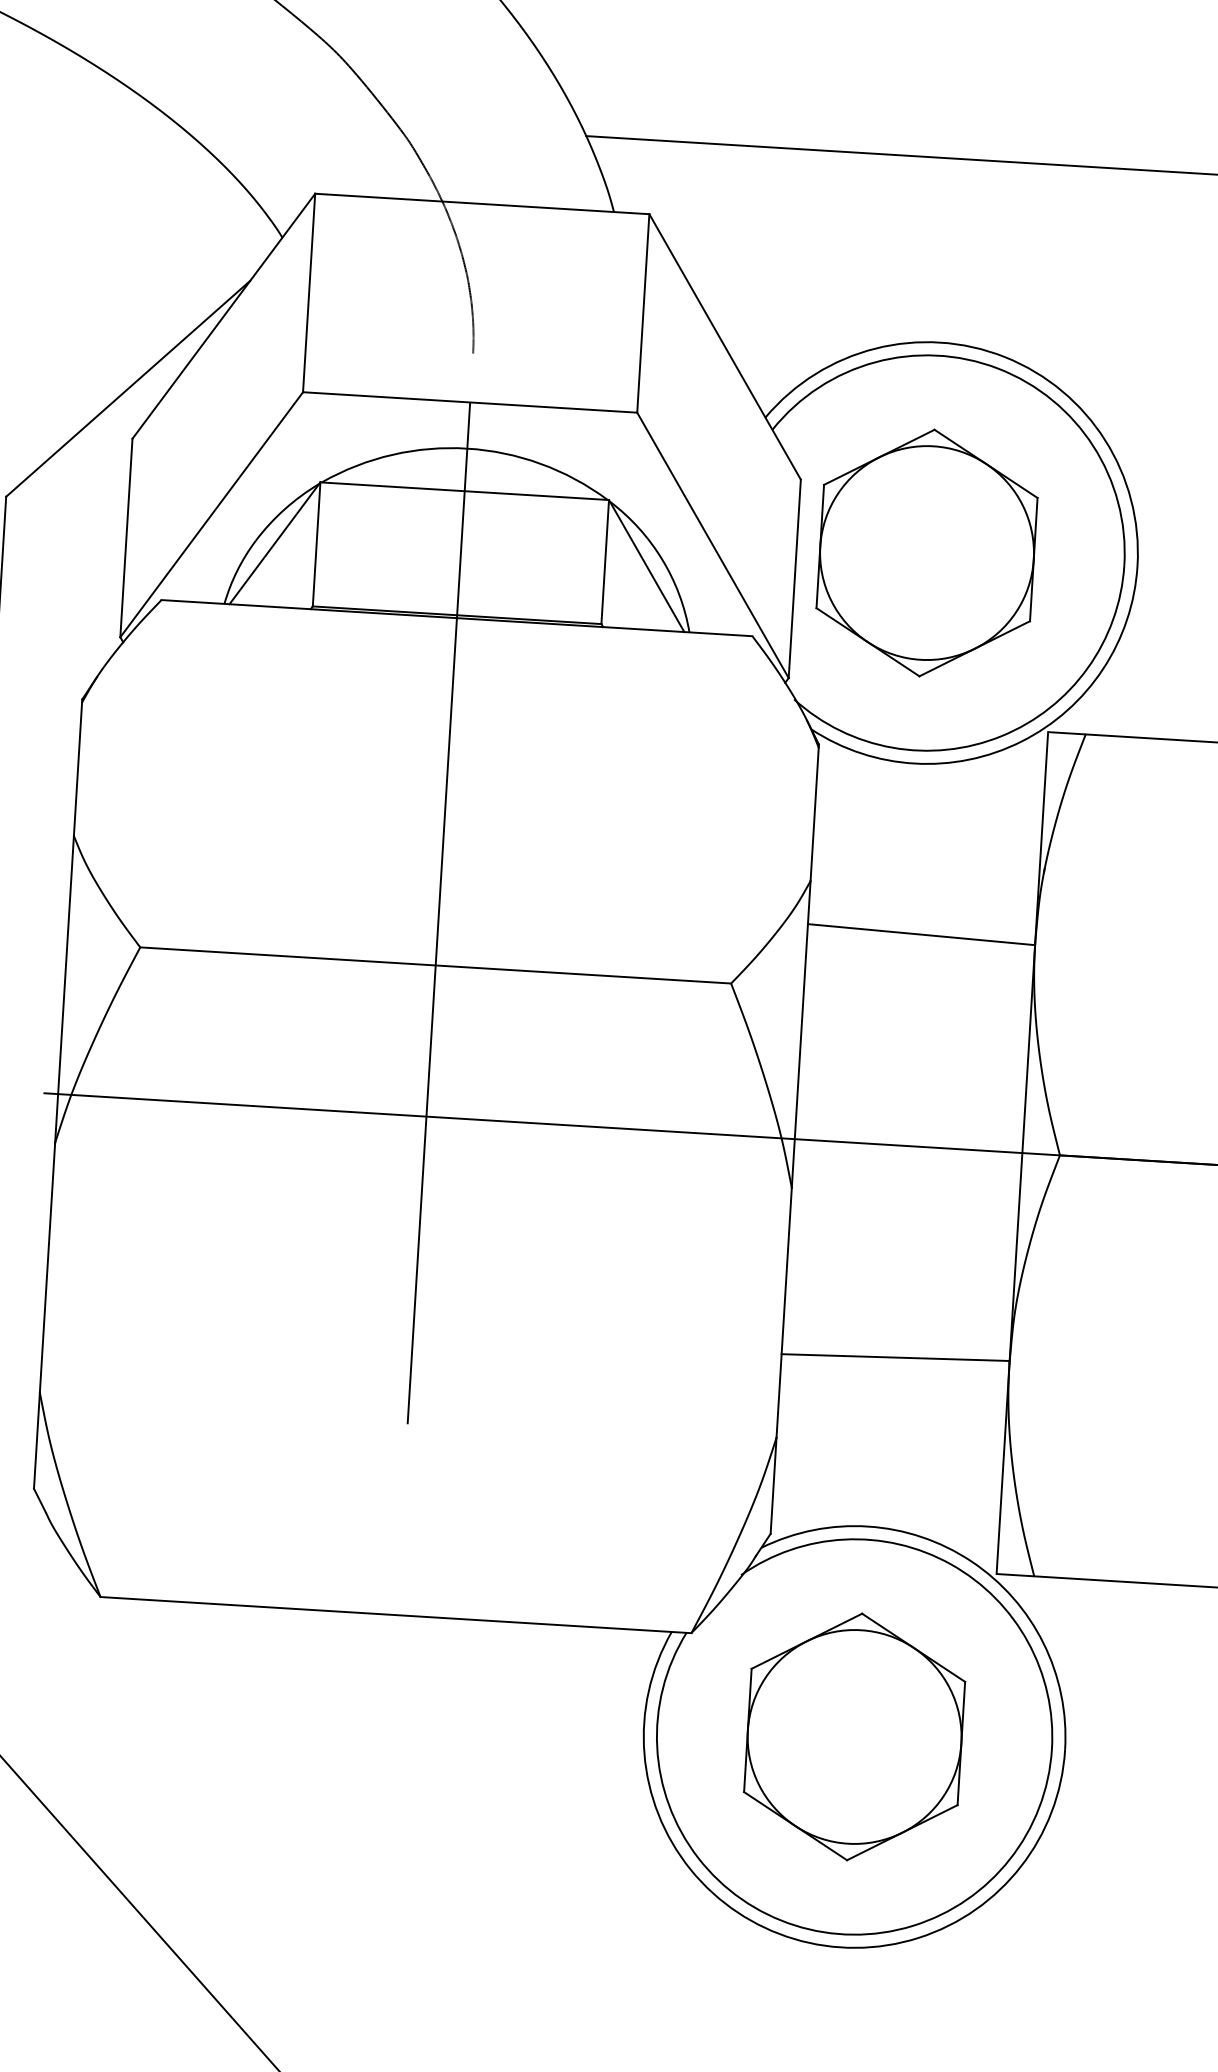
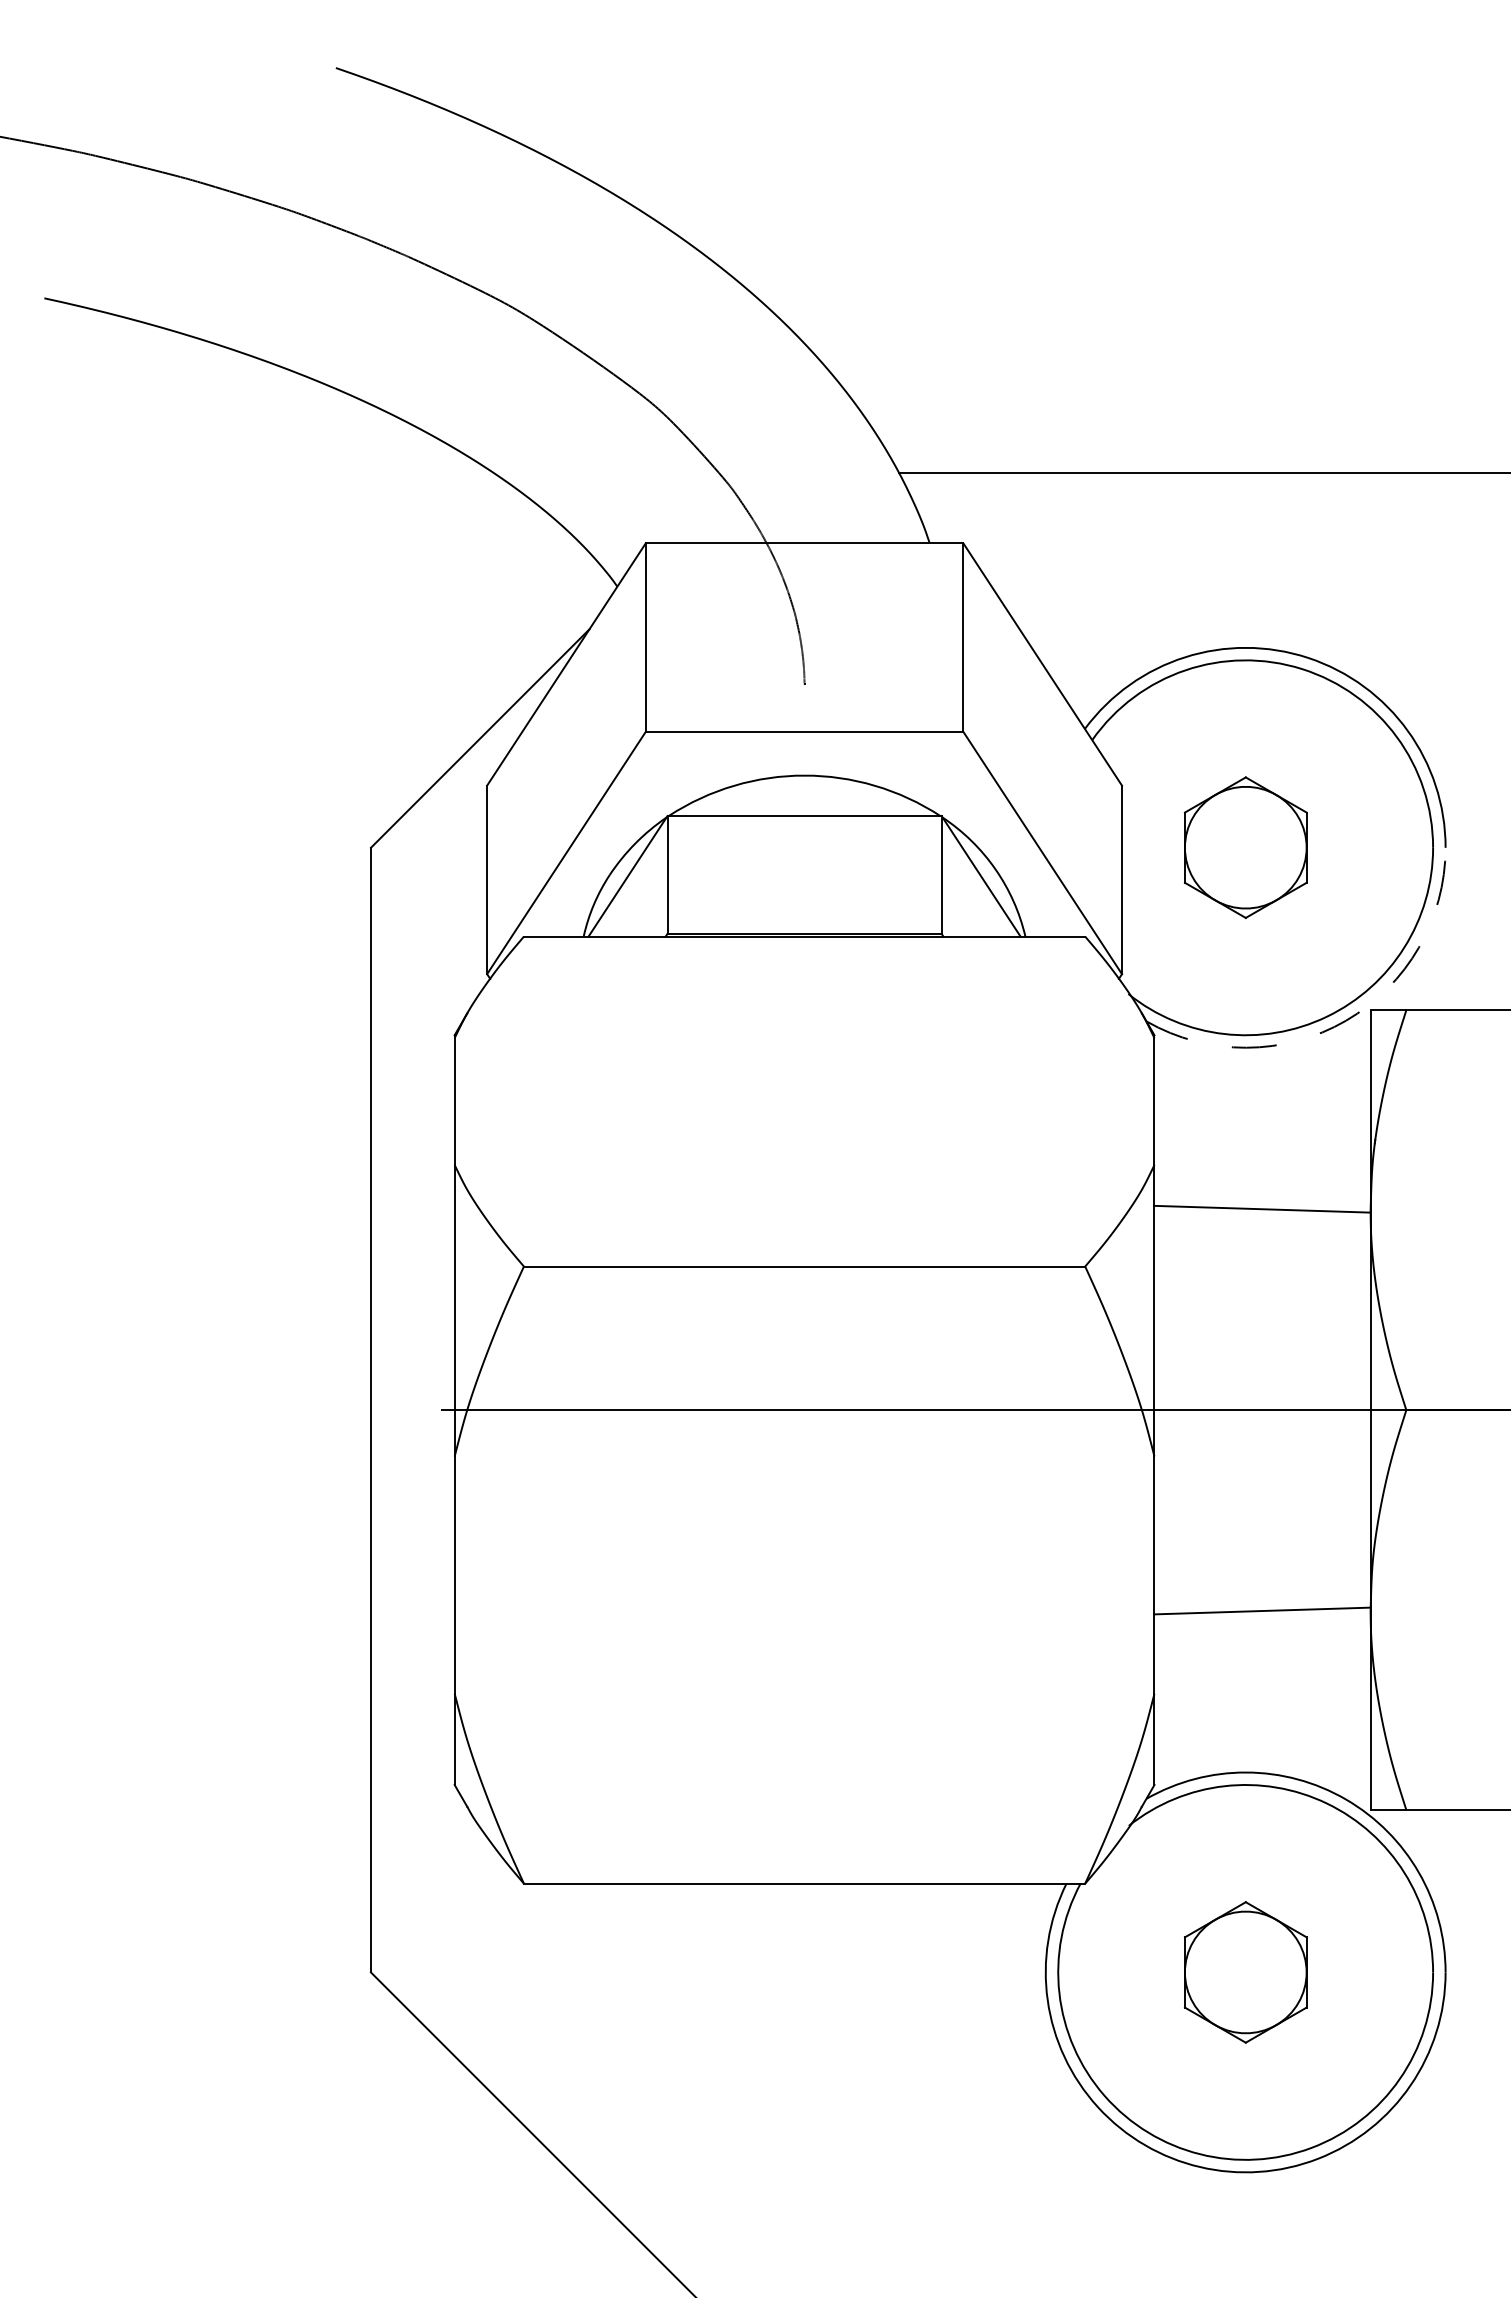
part: (926, 552) -> (1245, 847), size x0.6
arc: (1022, 741) -> (1346, 1020), solid -> dashed
line: (438, 912) -> (804, 1216), removed
part: (854, 1737) -> (1245, 1972), size x0.6

